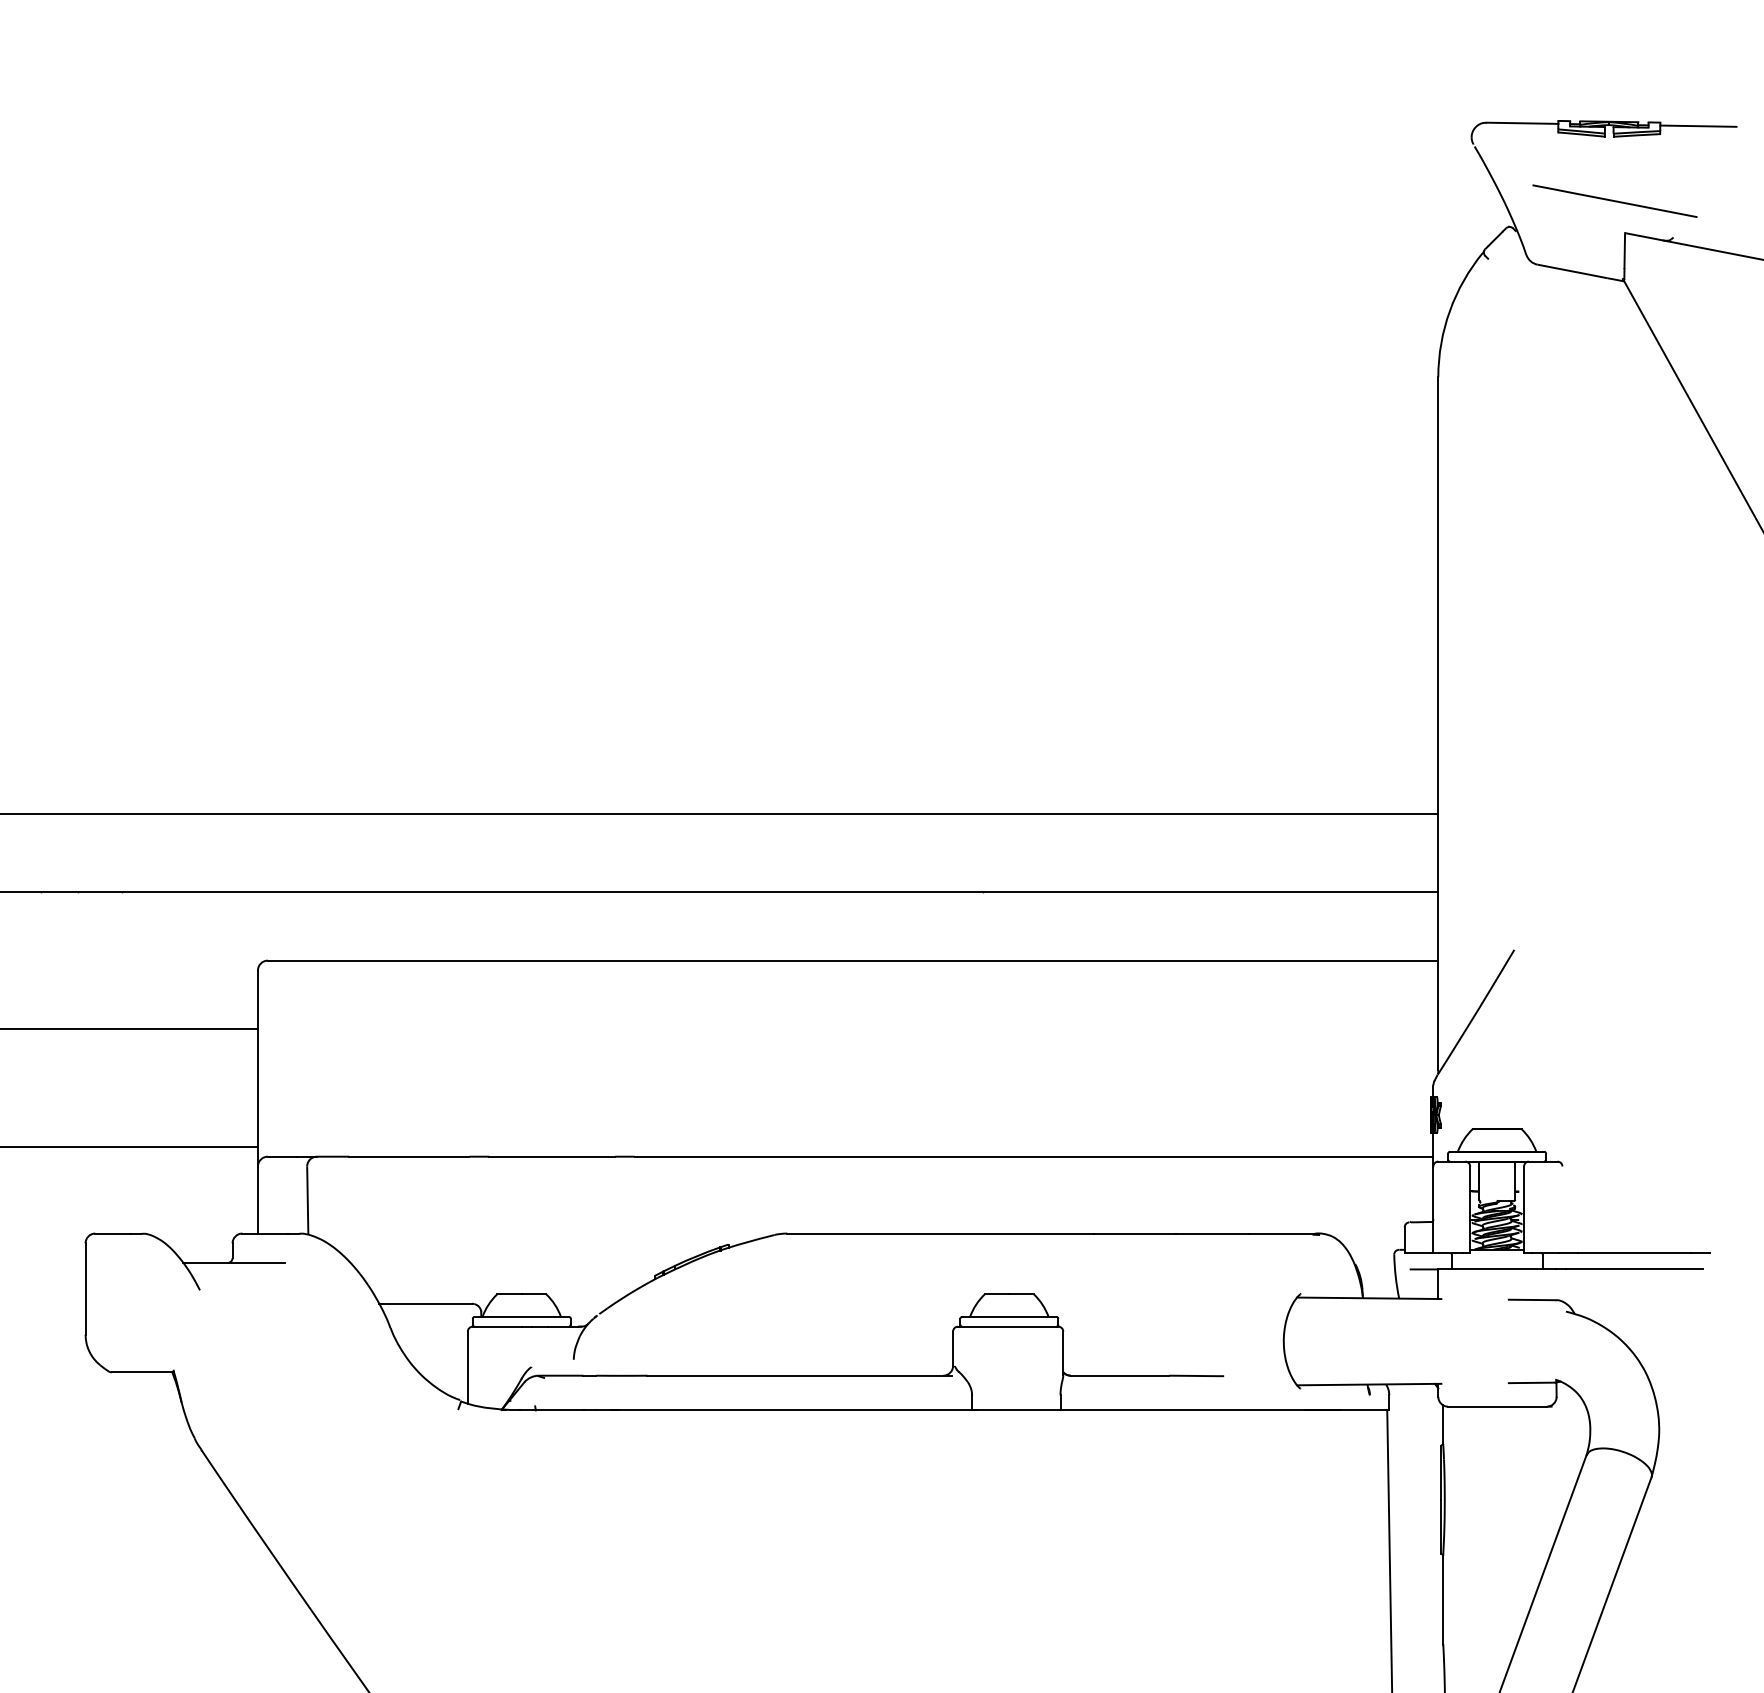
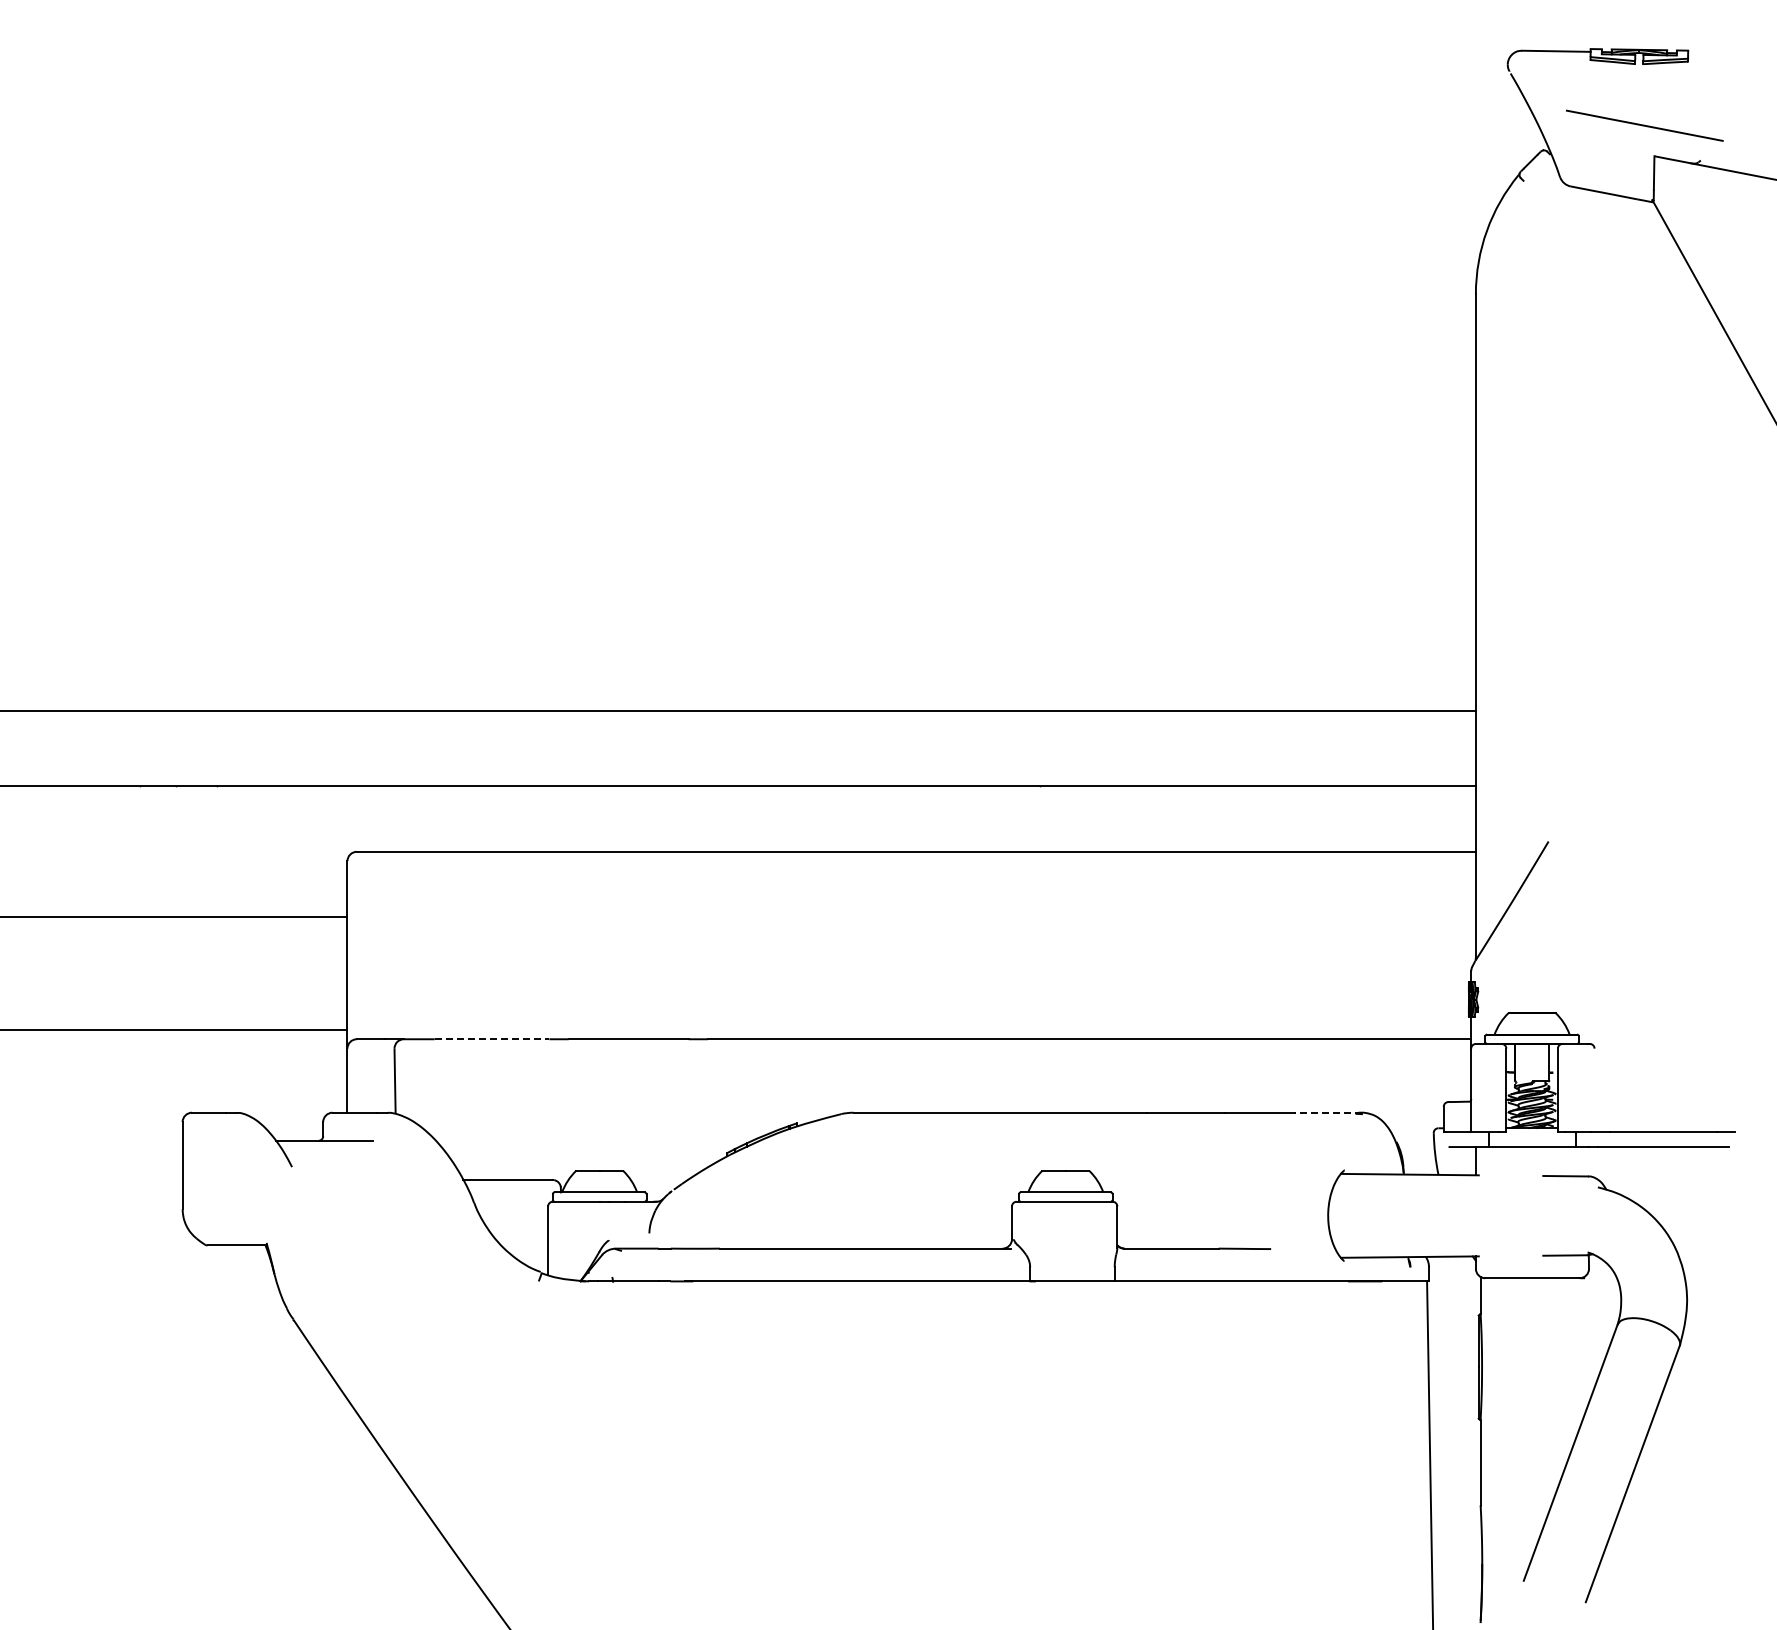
line: (1698, 125) -> (1724, 53), removed
line: (409, 1156) -> (492, 1039), solid -> dashed
line: (1284, 1233) -> (1328, 1112), solid -> dashed

